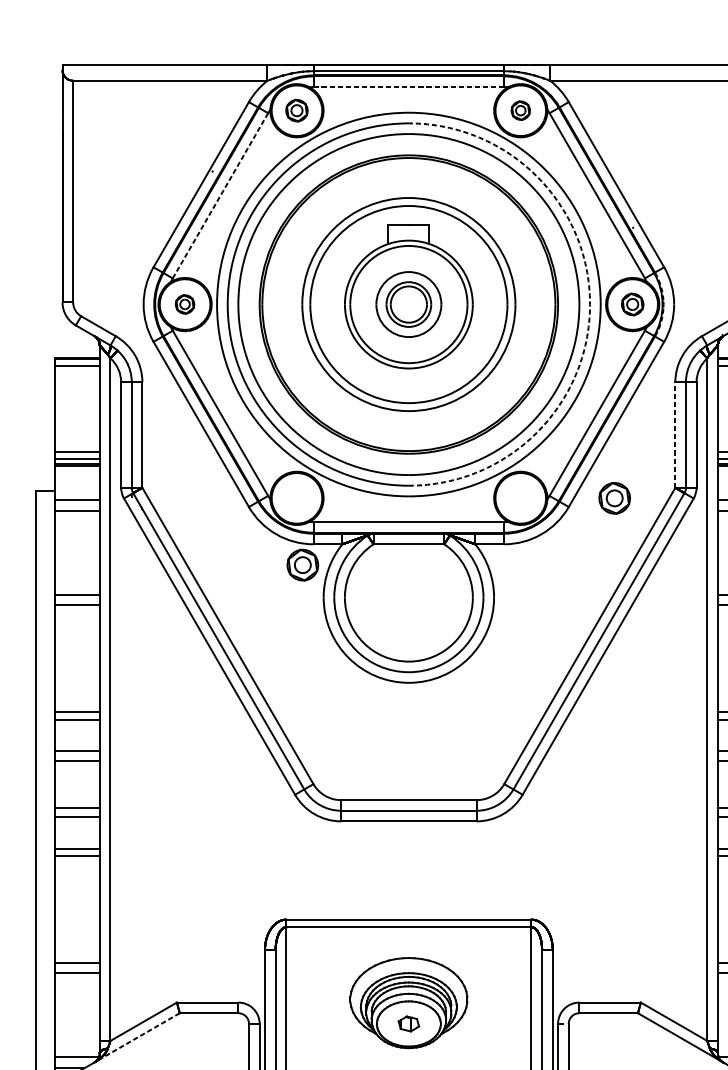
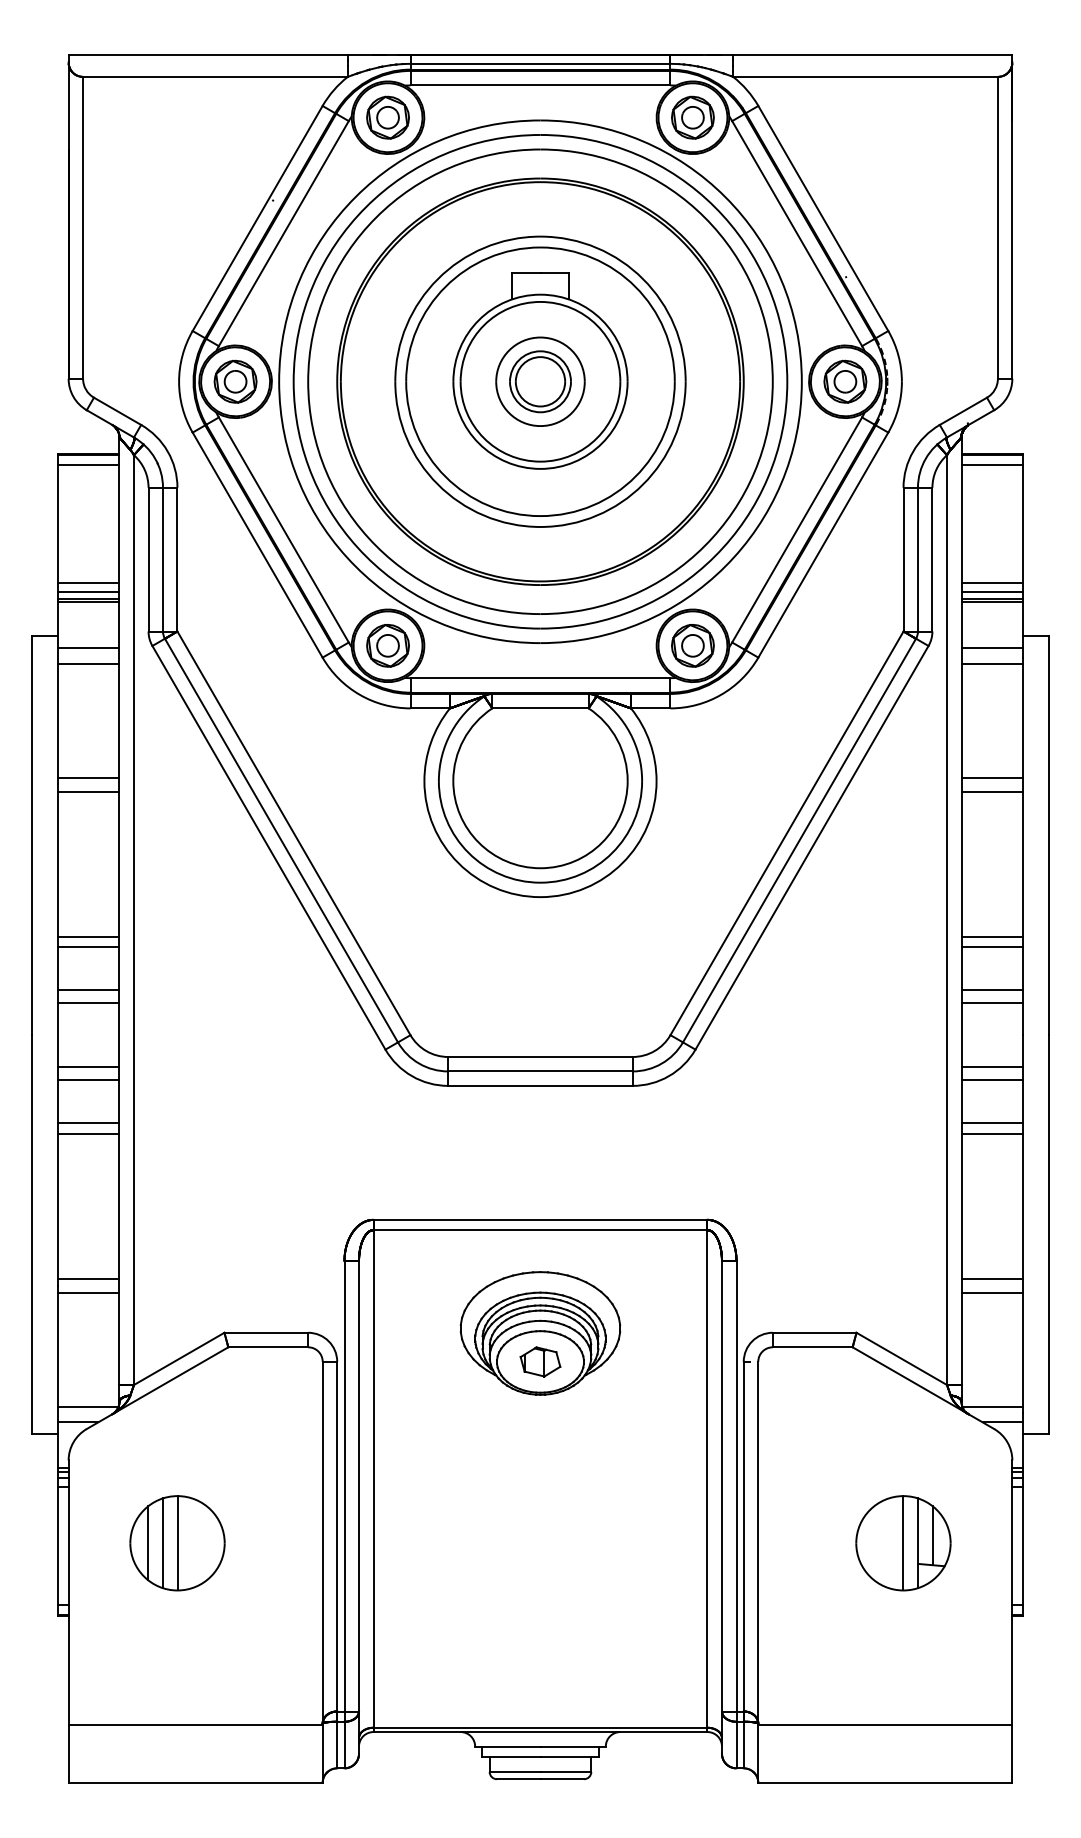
line: (408, 87) -> (540, 85), dashed -> solid
part: (296, 110) -> (387, 117), size x1.43
part: (520, 110) -> (692, 117), size x1.67
line: (220, 195) -> (283, 233), dashed -> solid
part: (185, 304) -> (235, 381), size x1.67
arc: (590, 304) -> (787, 381), dashed -> solid
part: (632, 304) -> (845, 381), size x1.43
line: (675, 434) -> (903, 559), dashed -> solid
part: (614, 498) -> (692, 645), moved
part: (302, 564) -> (387, 645), moved
part: (408, 1023) -> (540, 1361), size x1.43
line: (136, 1038) -> (169, 1381), dashed -> solid

